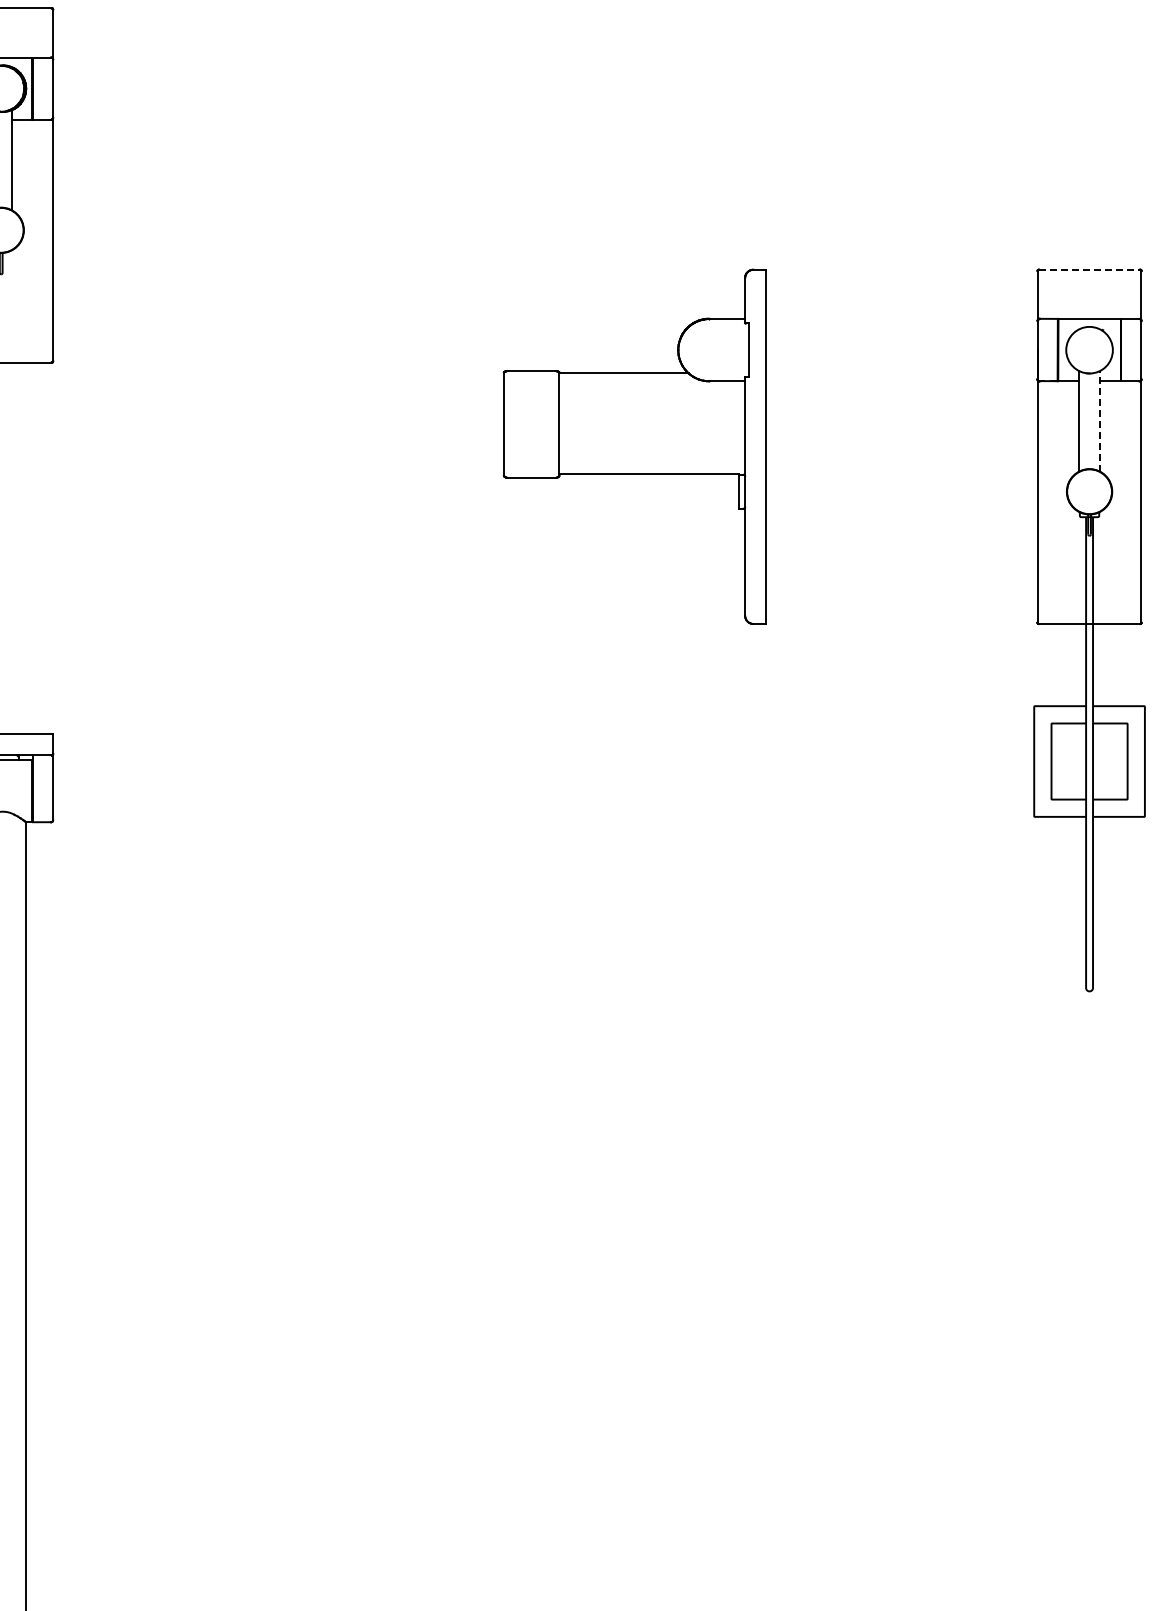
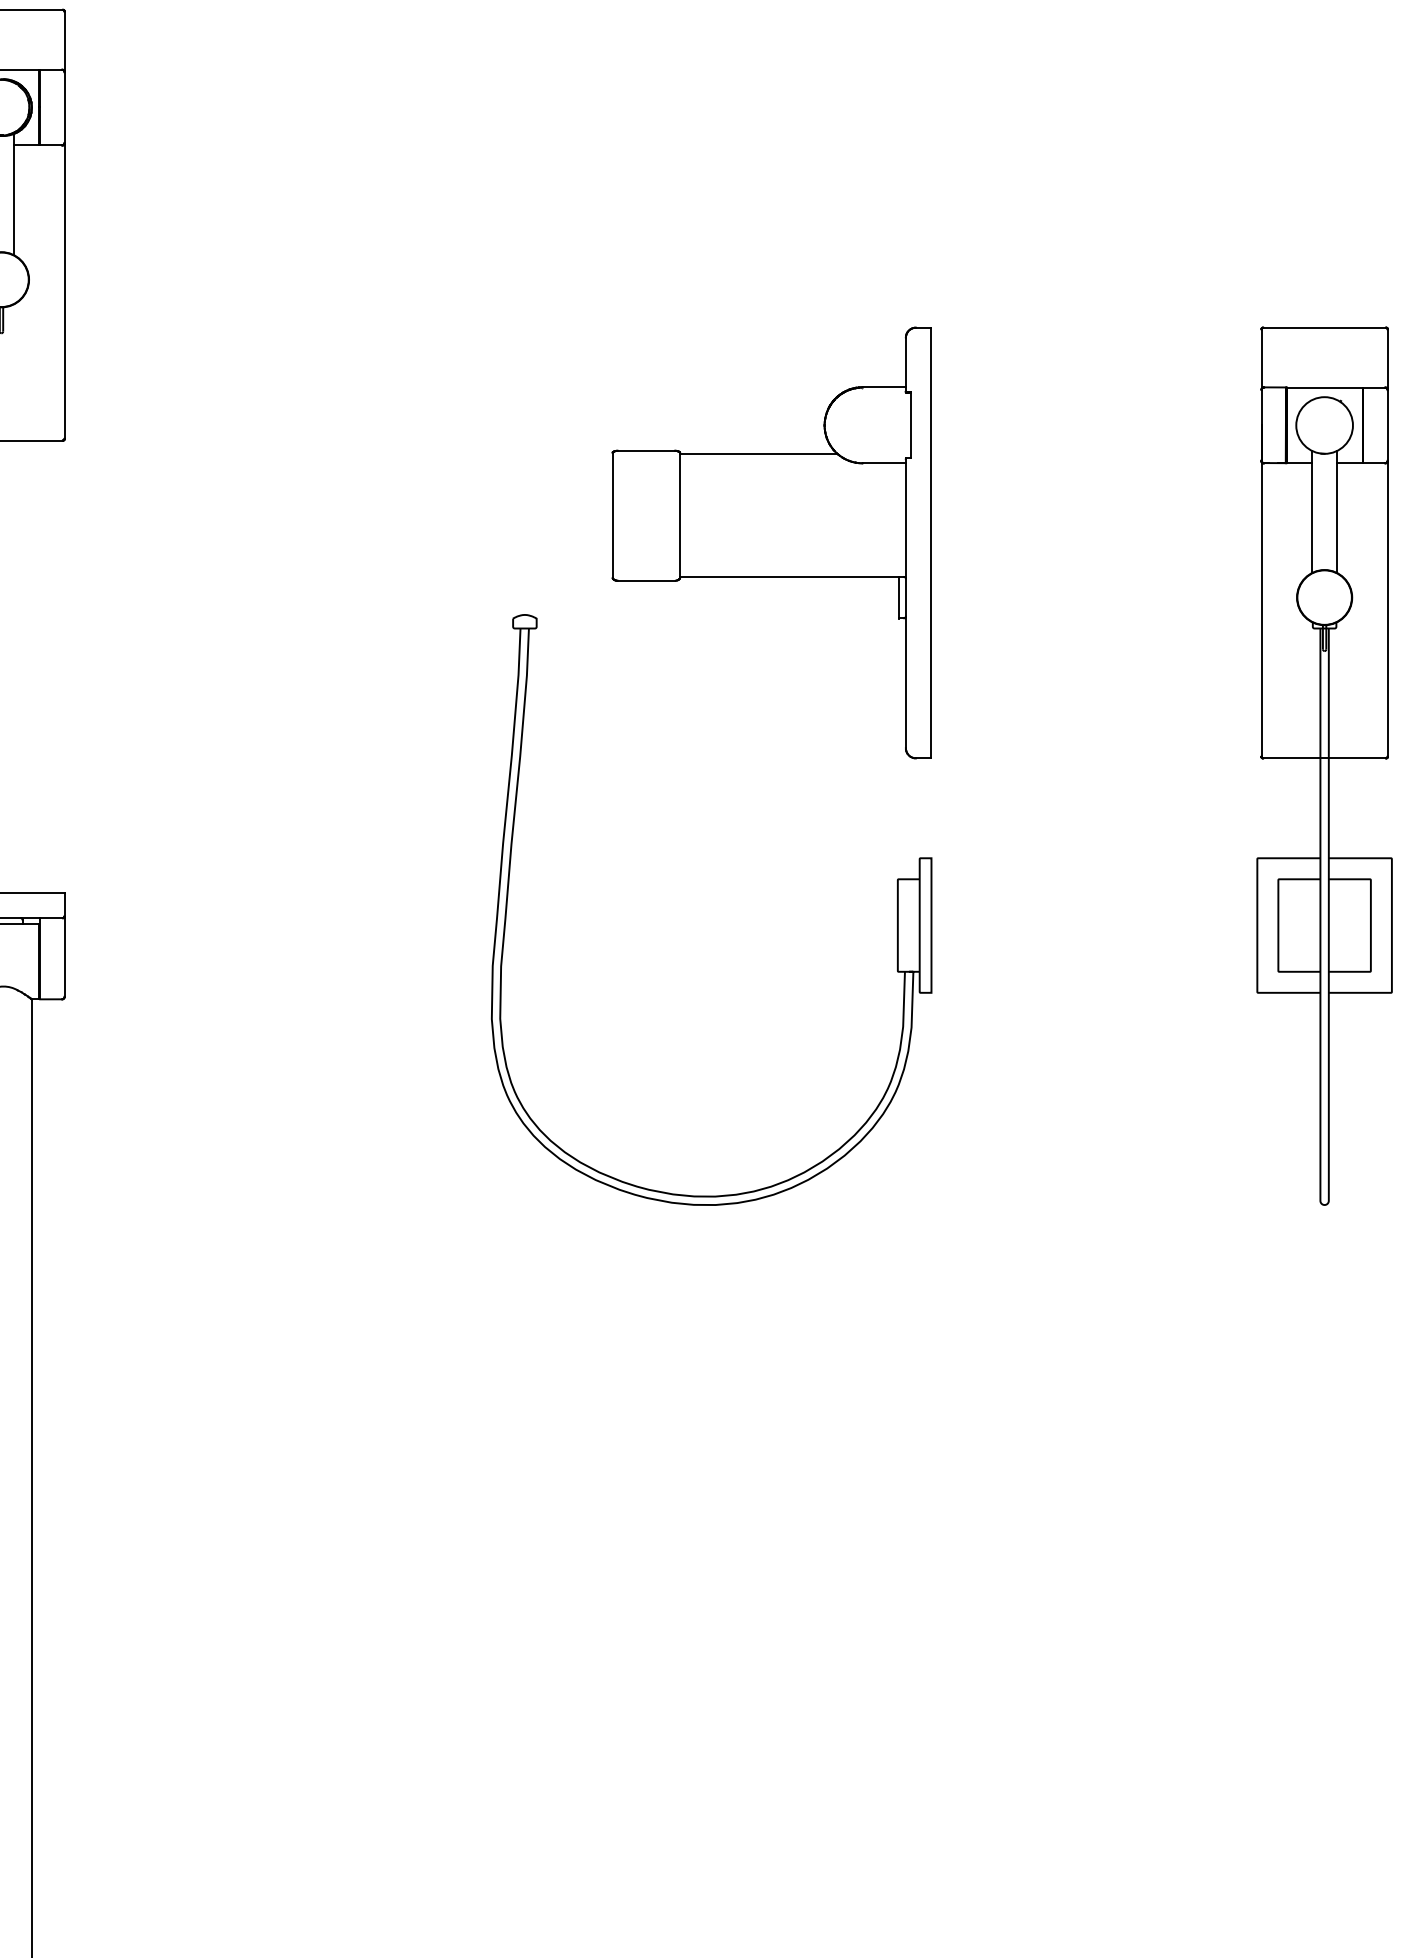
line: (1089, 269) -> (1324, 327), dashed -> solid
line: (1099, 421) -> (1336, 512), dashed -> solid
part: (737, 748) -> (896, 909), added

